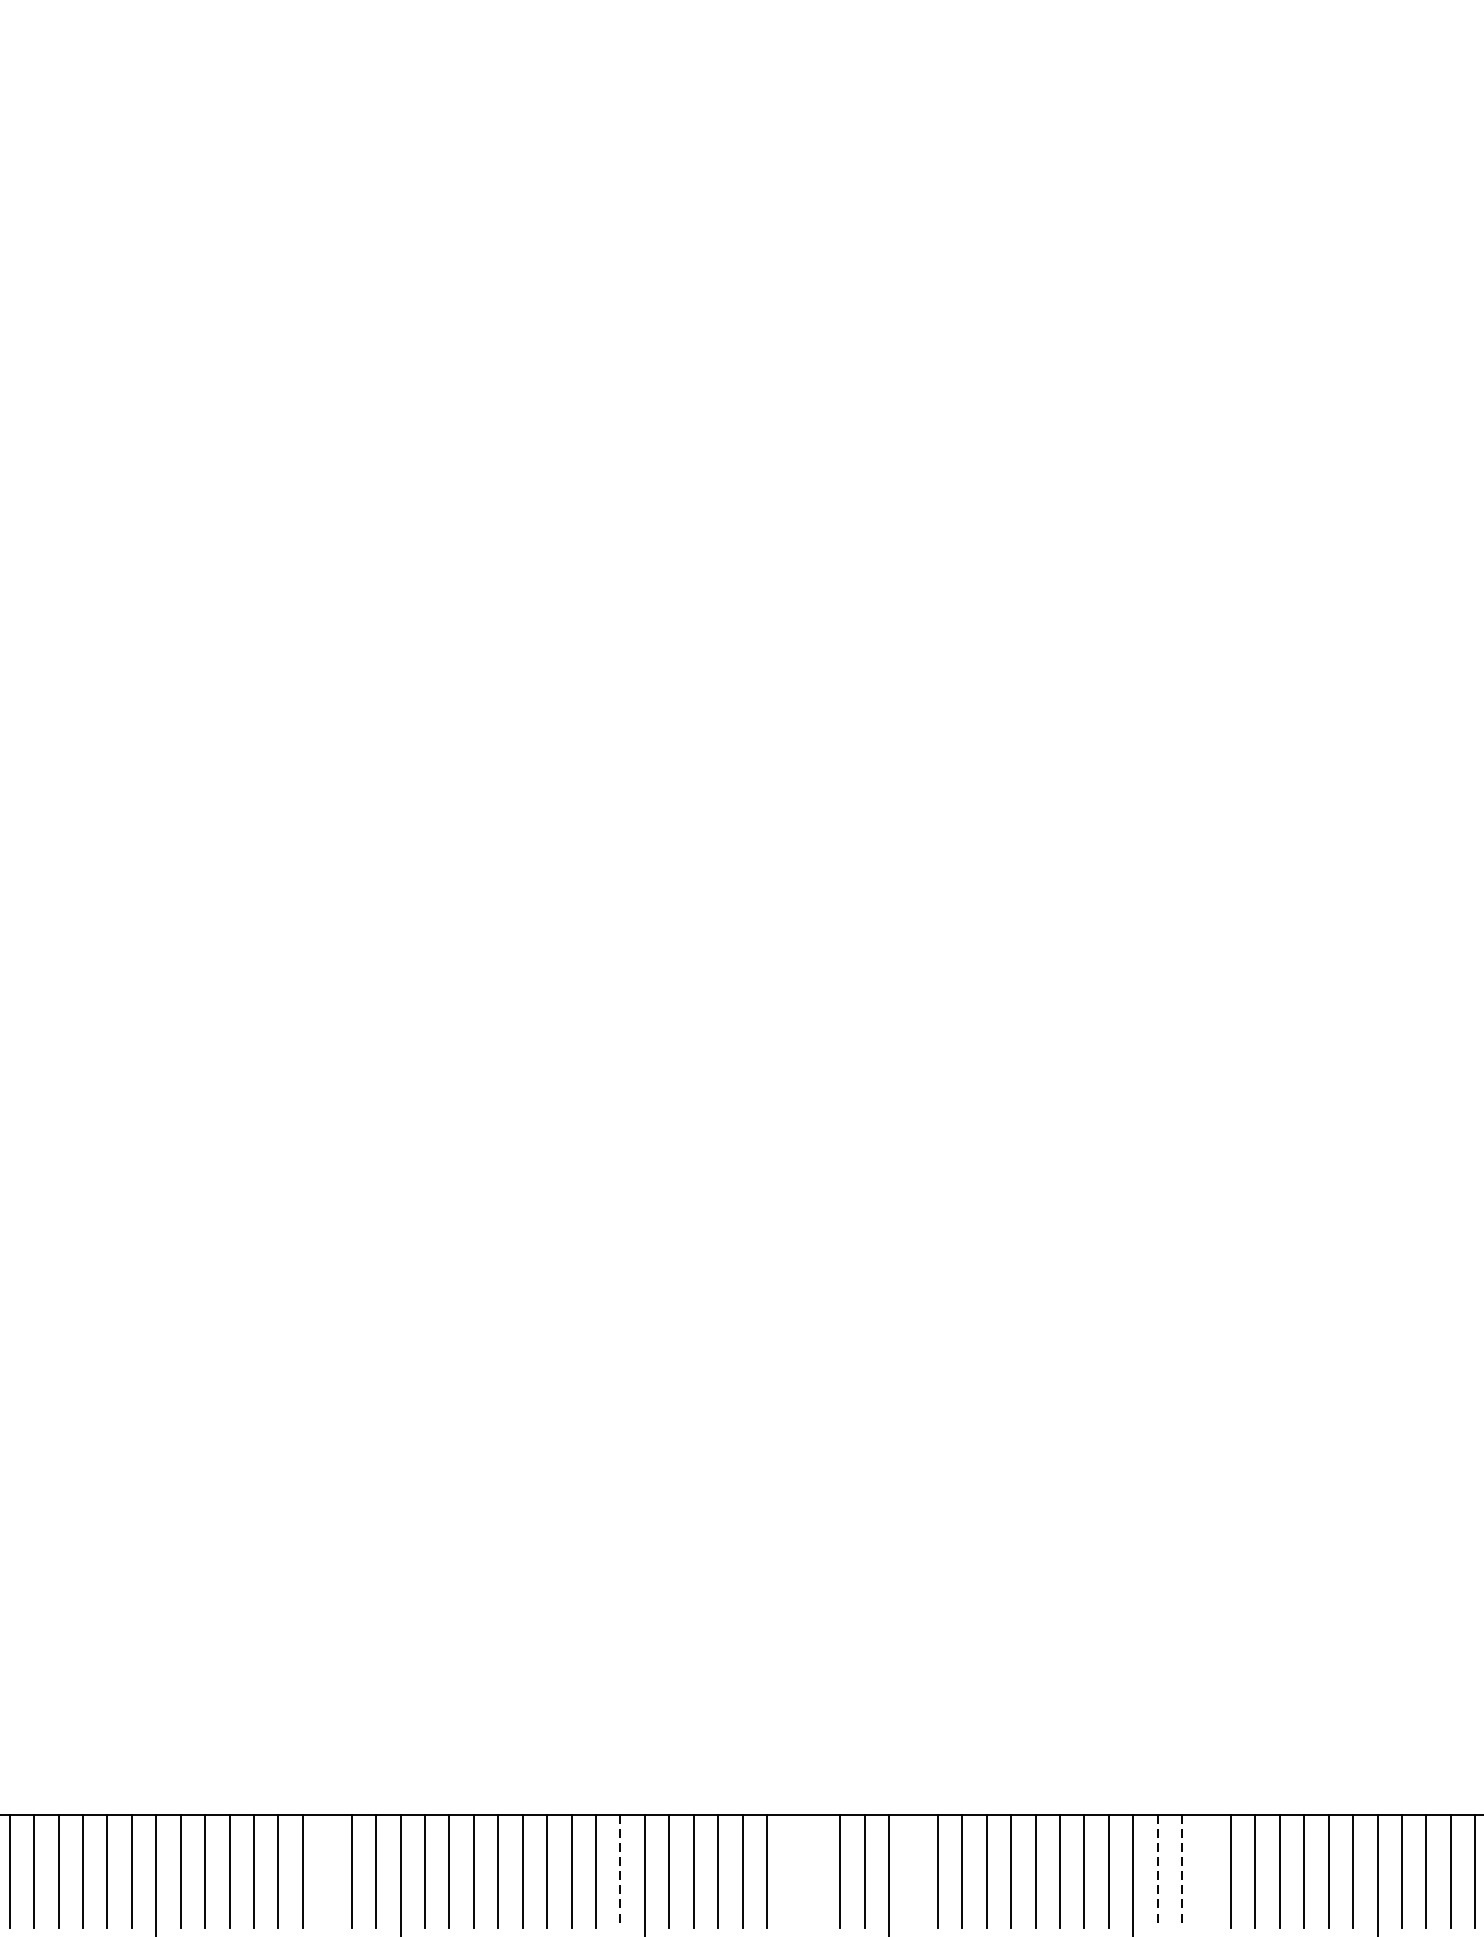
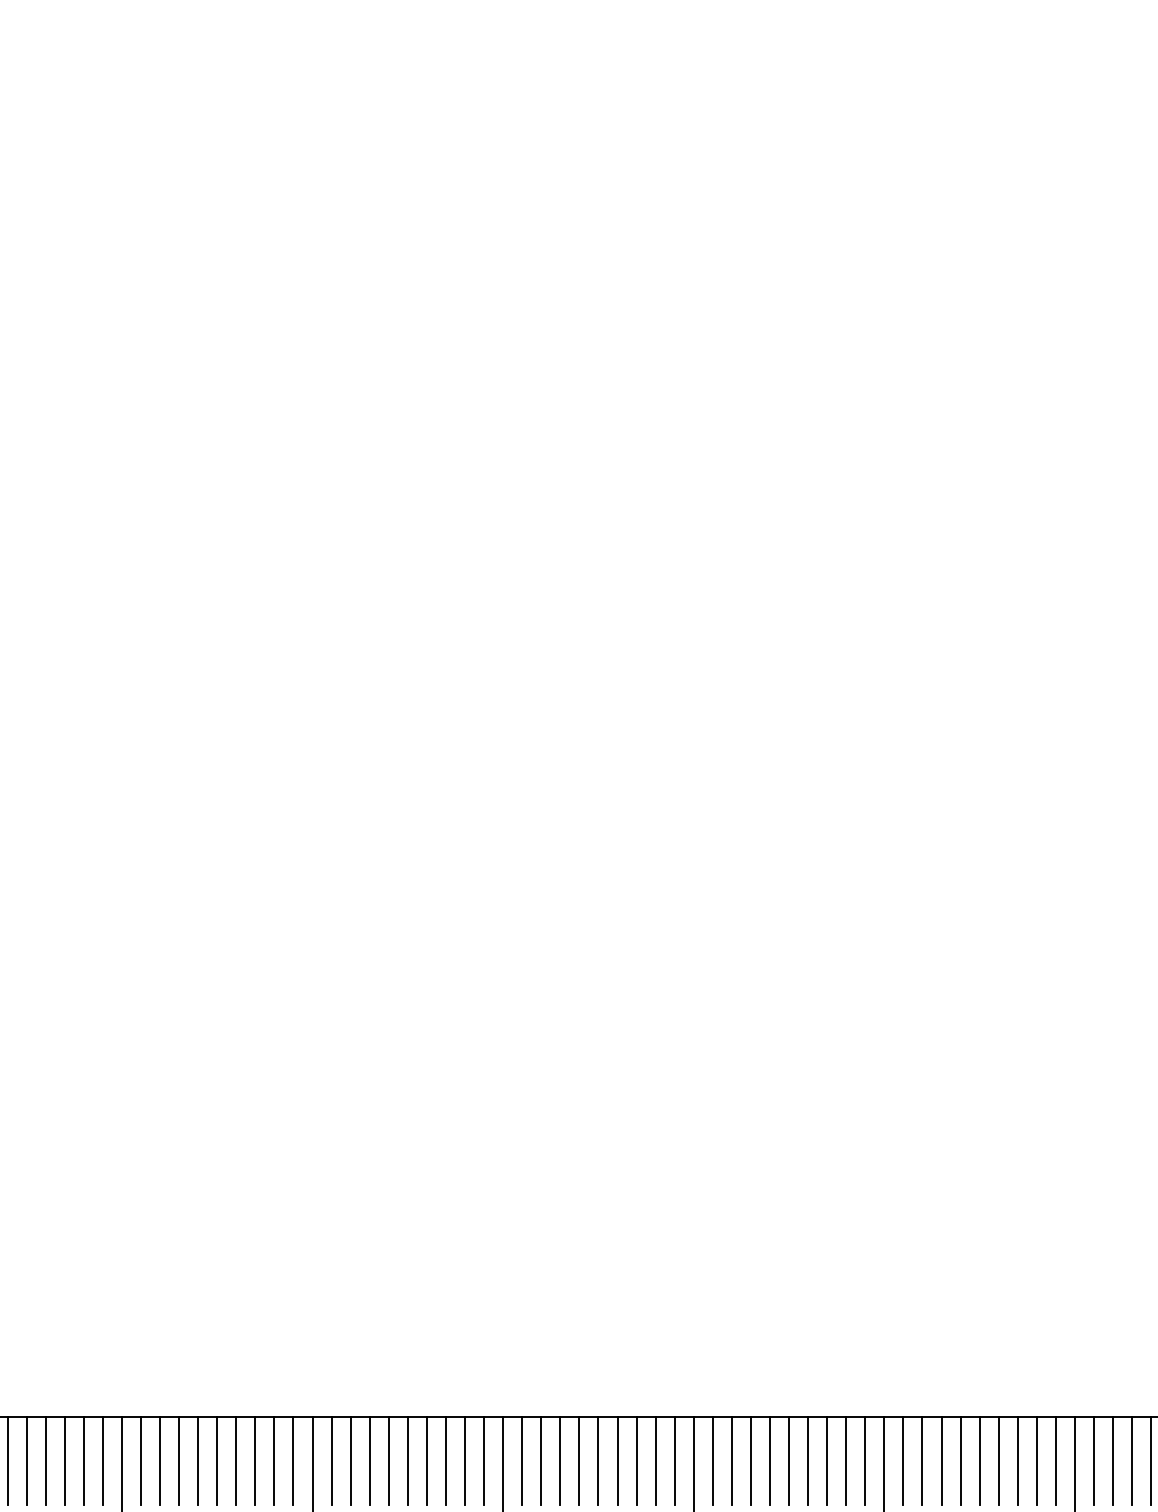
line: (327, 1871) -> (255, 1460), added
line: (791, 1871) -> (617, 1460), added
line: (815, 1871) -> (636, 1460), added
line: (913, 1871) -> (712, 1460), added
line: (1206, 1871) -> (941, 1460), added
line: (620, 1872) -> (484, 1461), dashed -> solid
line: (1157, 1872) -> (903, 1461), dashed -> solid
line: (1182, 1872) -> (922, 1461), dashed -> solid

